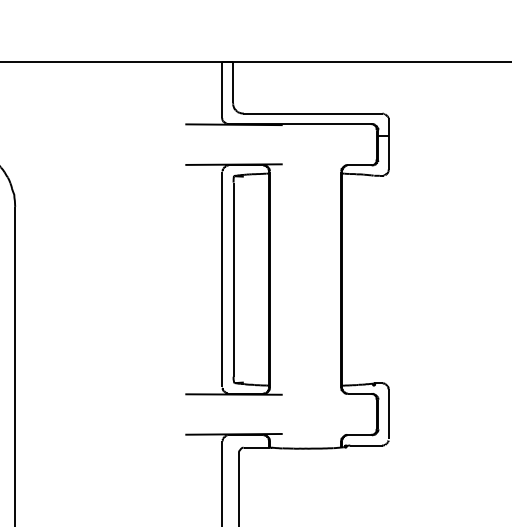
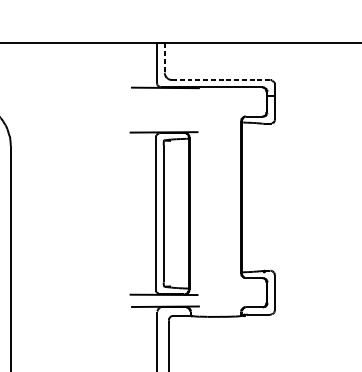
line: (232, 82) -> (164, 58), solid -> dashed
line: (312, 113) -> (220, 79), solid -> dashed
part: (233, 279) -> (163, 213), moved

